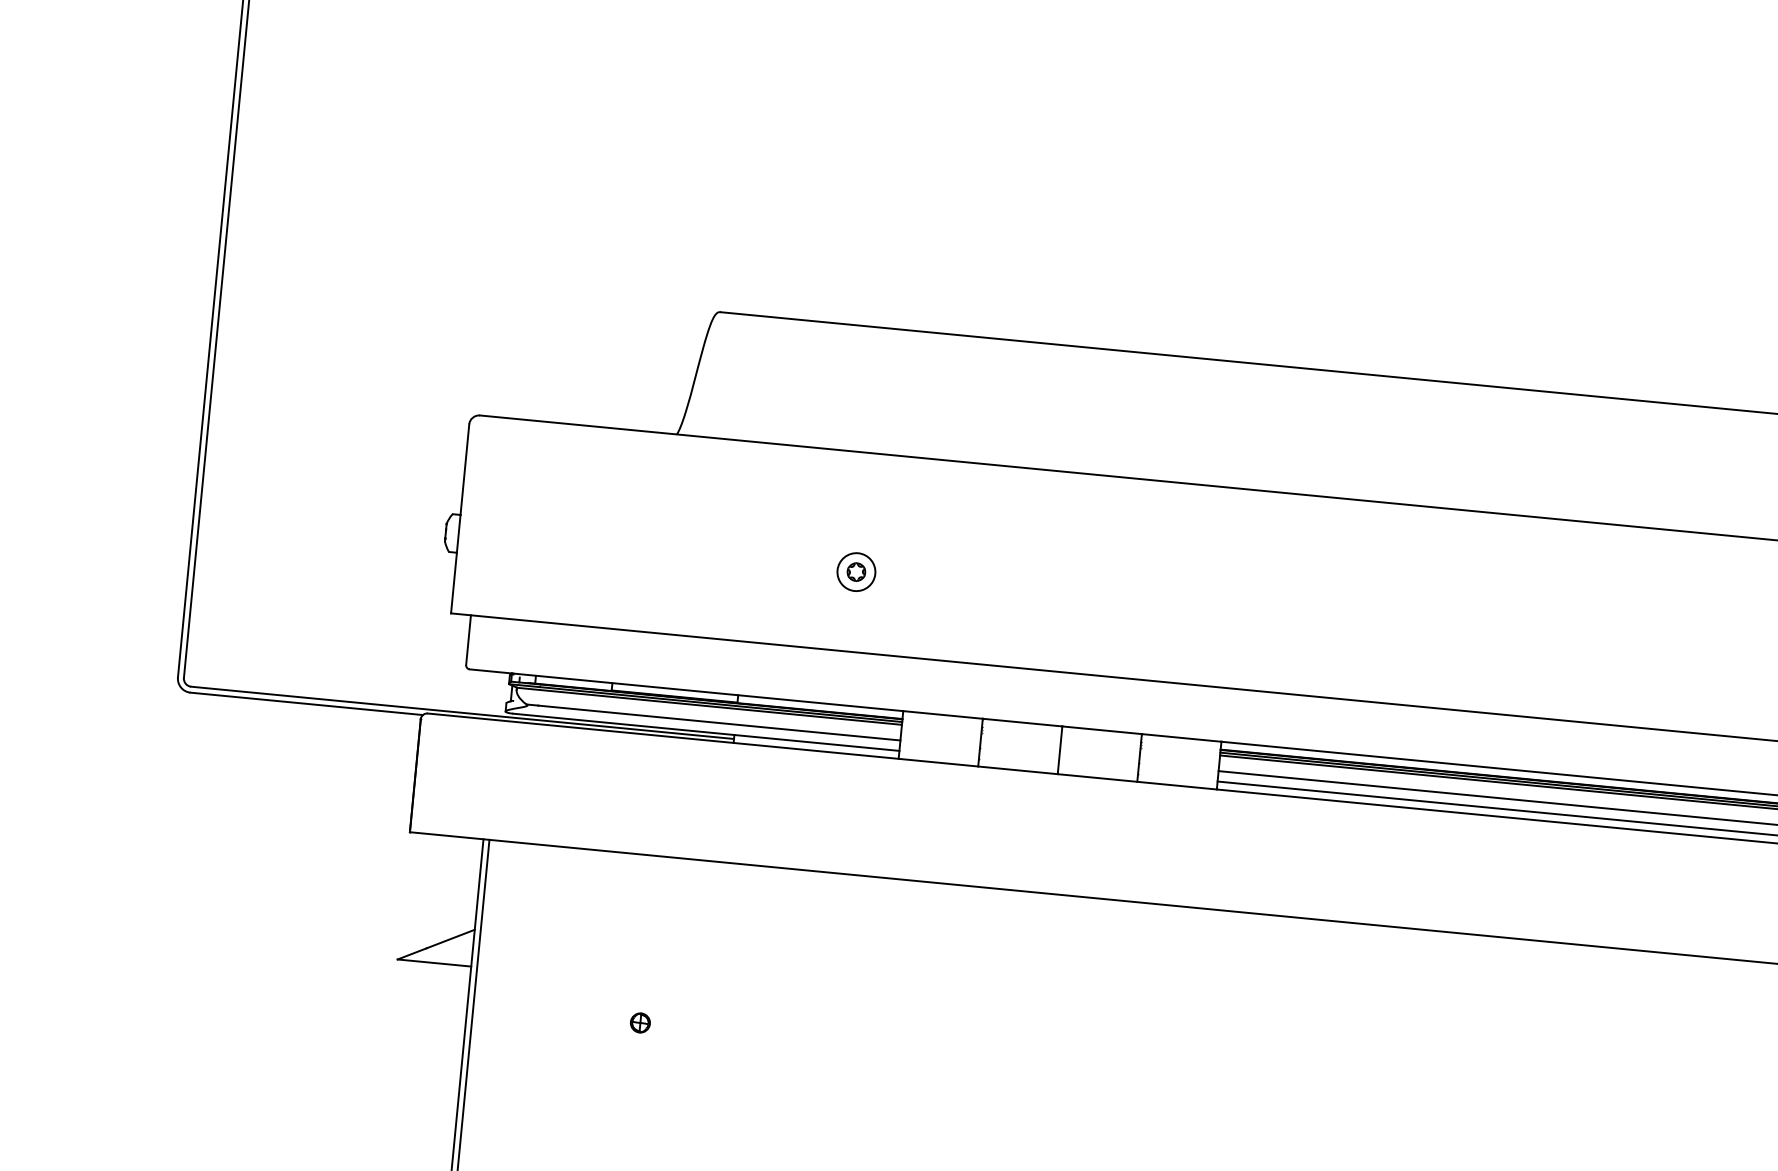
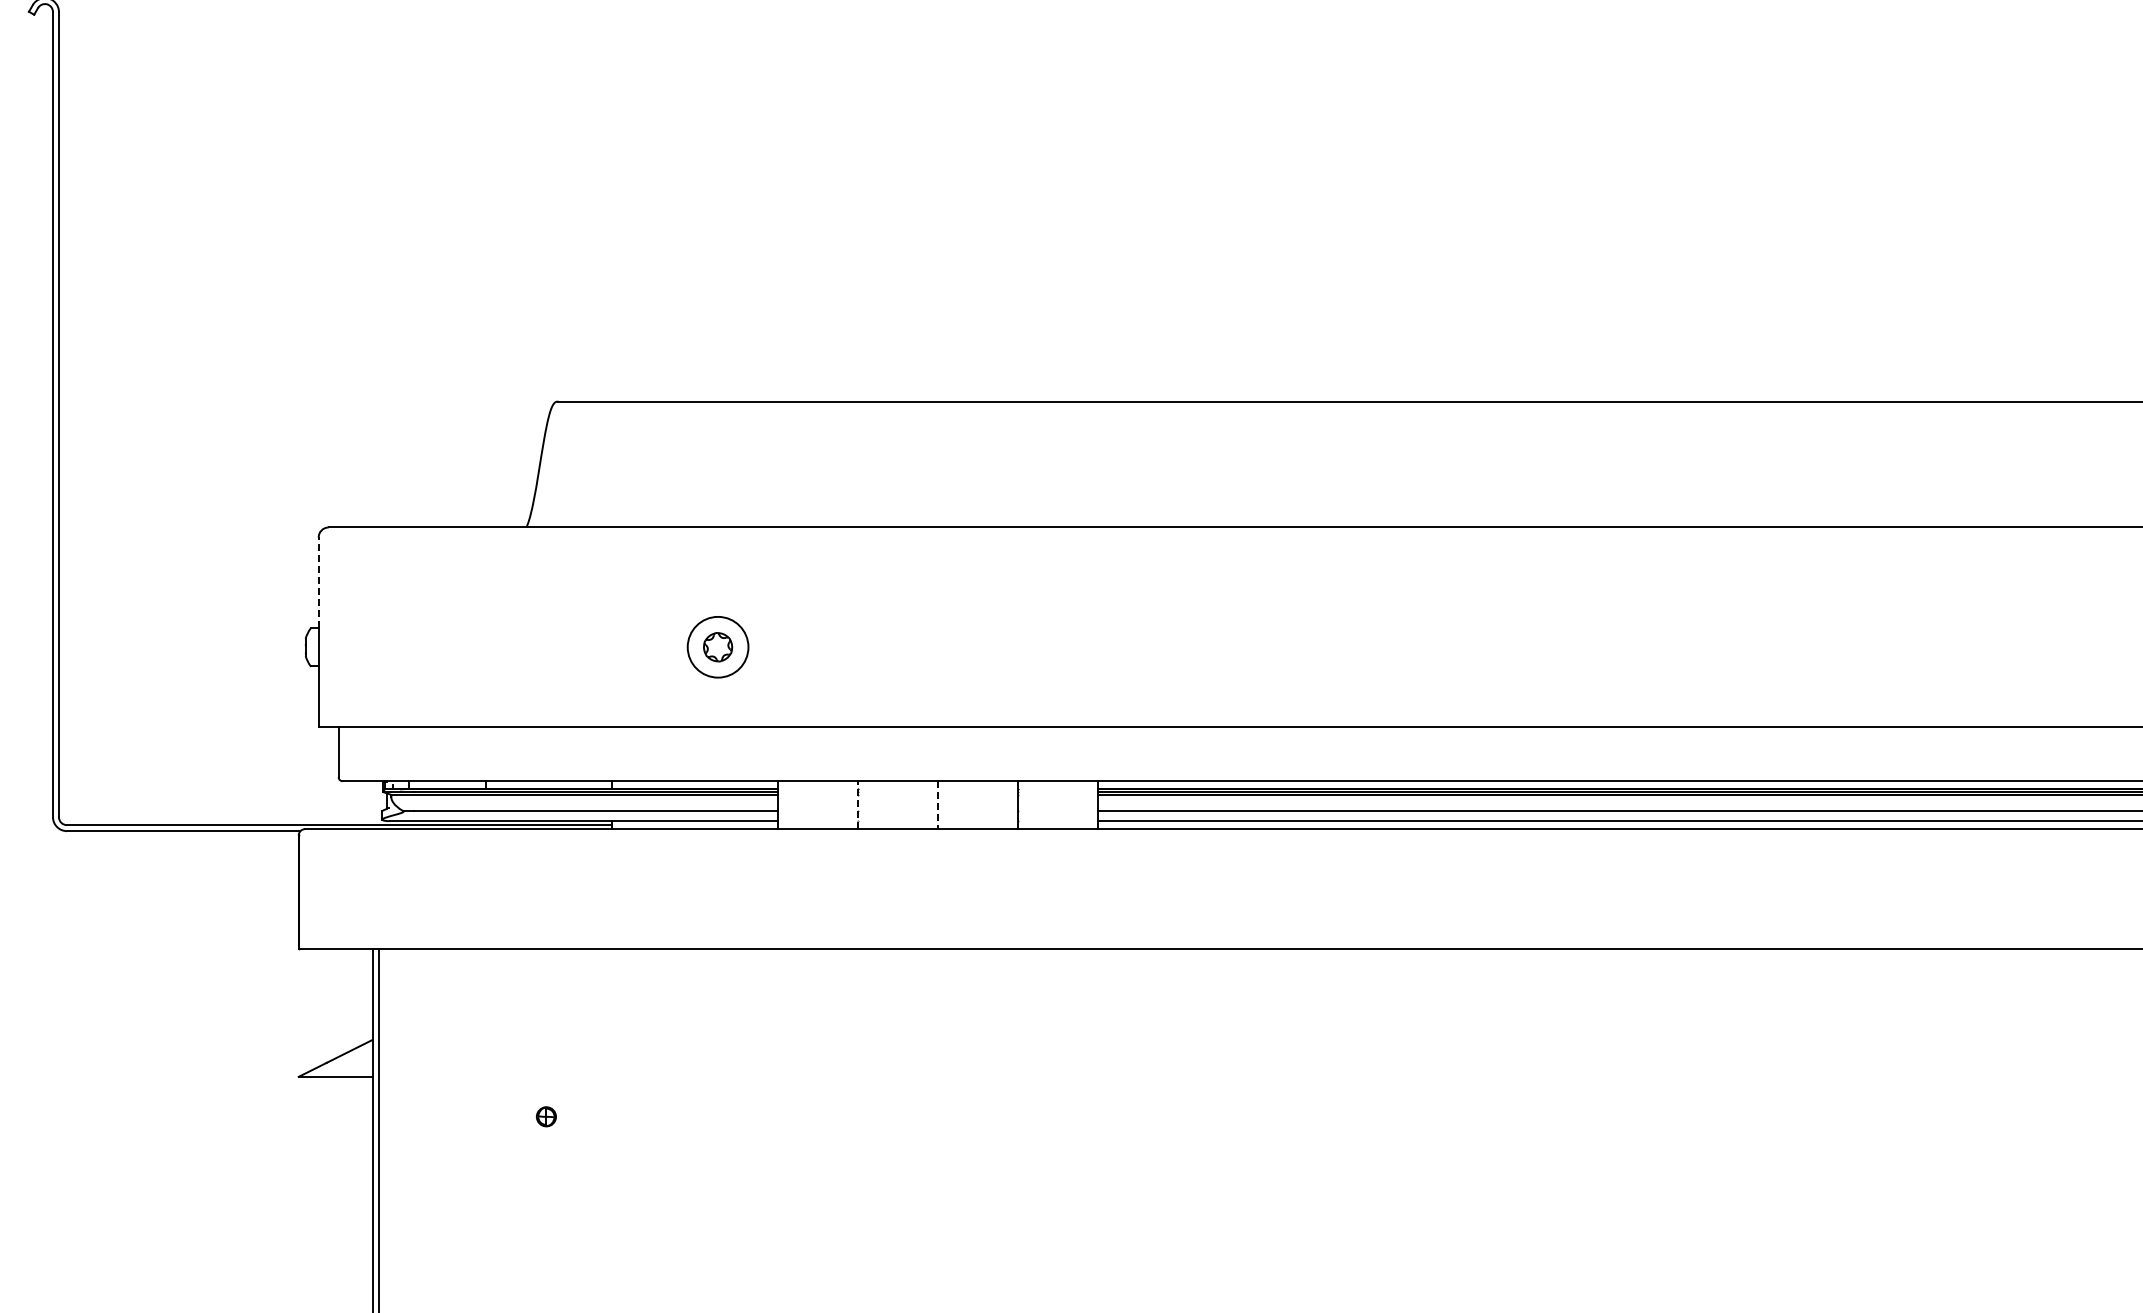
line: (464, 469) -> (318, 582), solid -> dashed
part: (856, 572) -> (718, 647), size x1.6
line: (980, 743) -> (858, 805), solid -> dashed
line: (1060, 750) -> (938, 805), solid -> dashed

